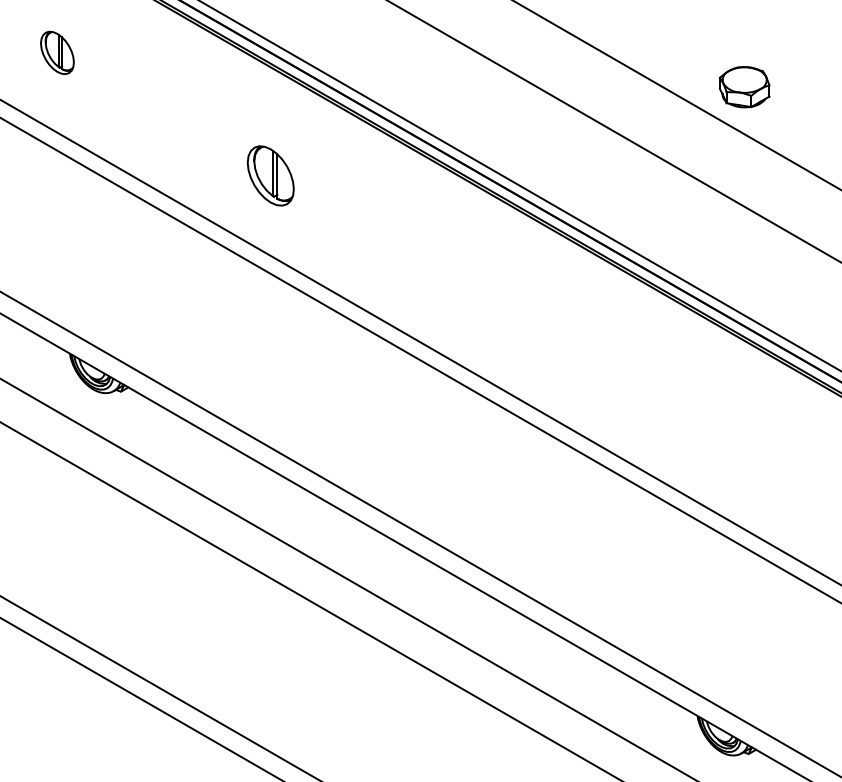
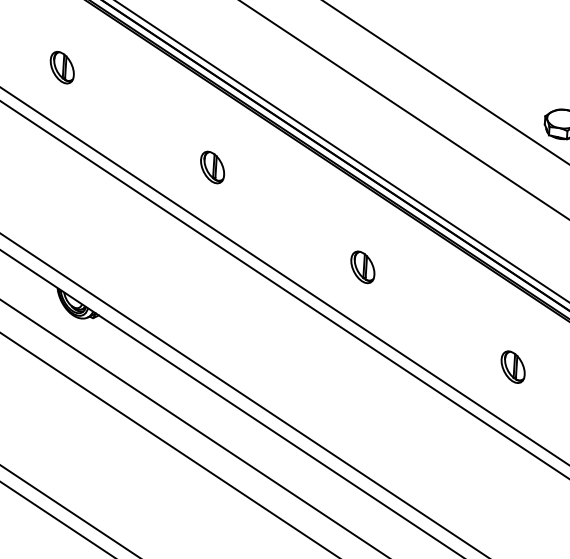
part: (270, 176) -> (212, 167), size x0.71
part: (483, 299) -> (362, 267), added
part: (697, 422) -> (513, 367), added

